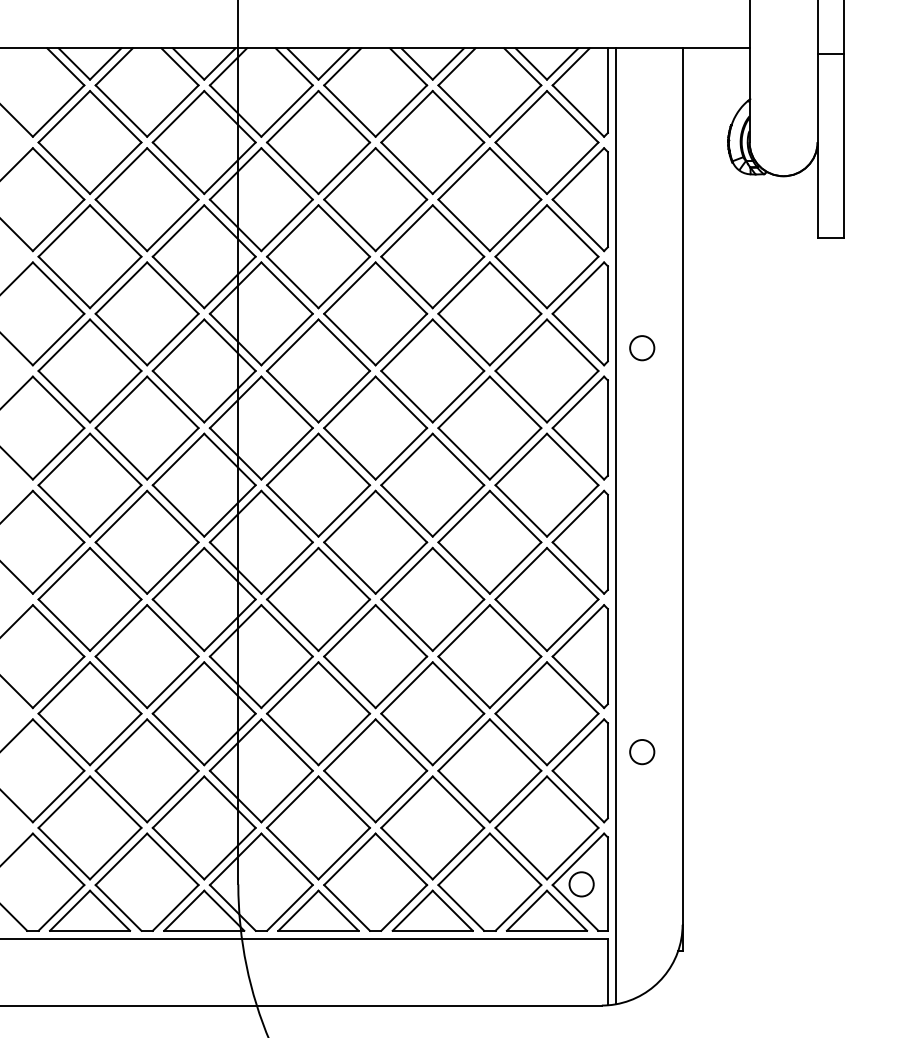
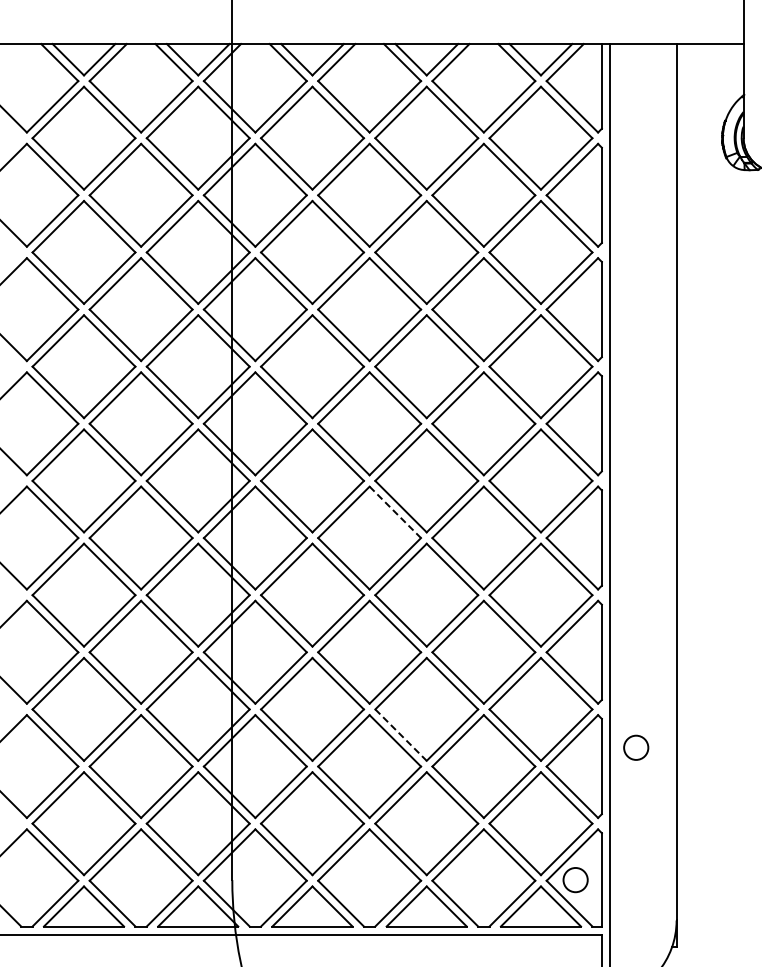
circle: (642, 348) -> (636, 344), removed
line: (401, 517) -> (395, 513), solid -> dashed
line: (407, 739) -> (401, 735), solid -> dashed

